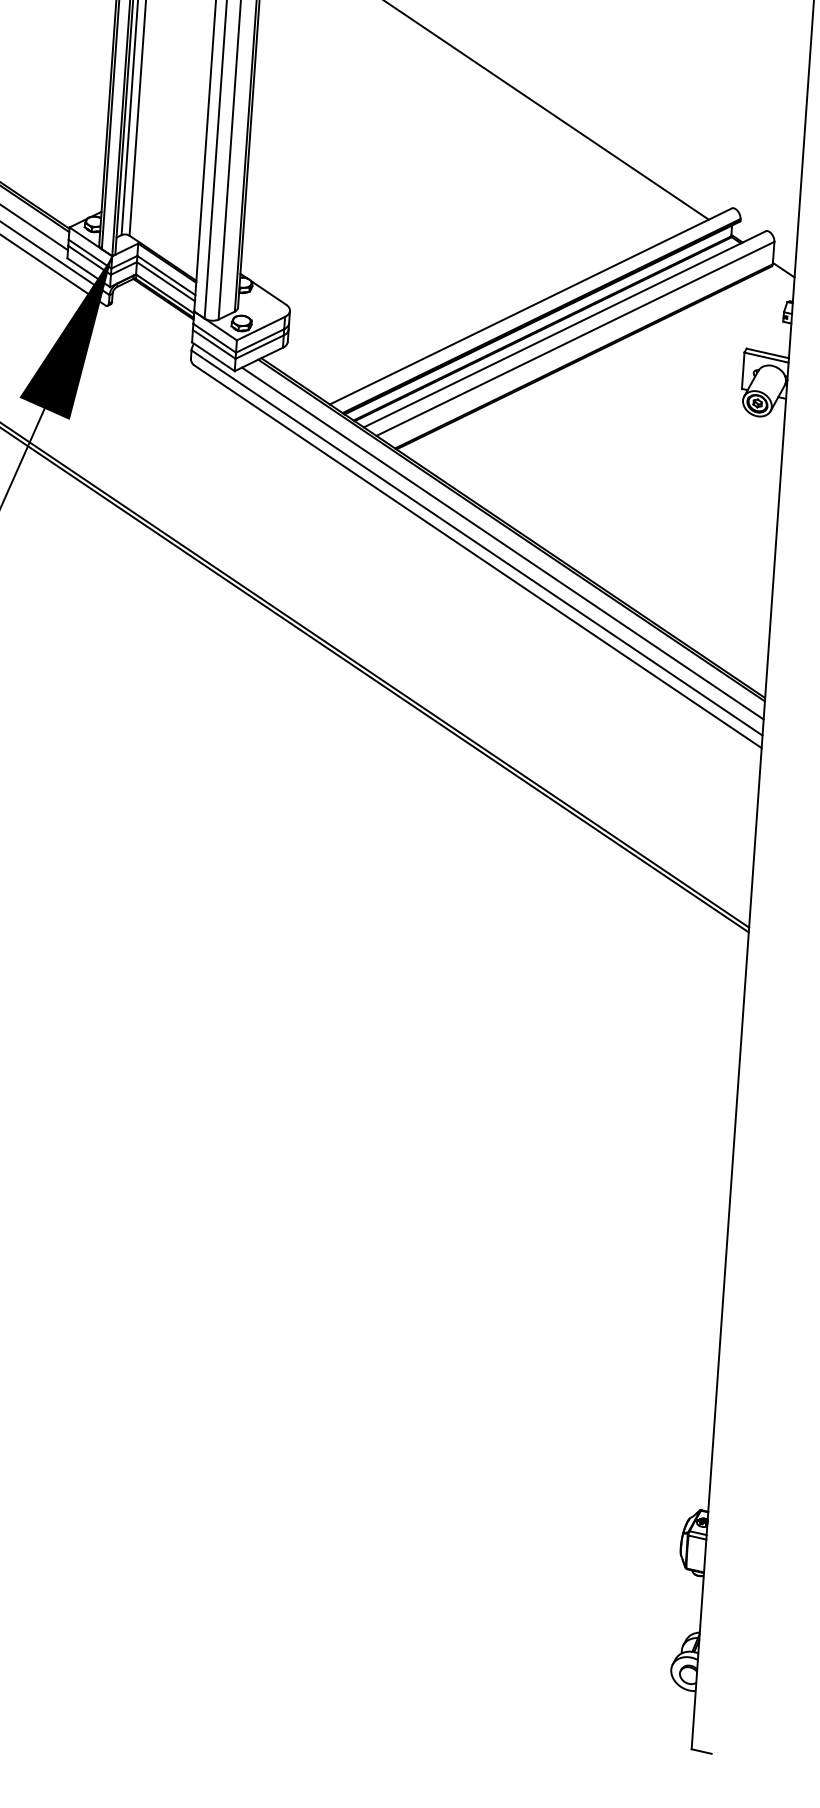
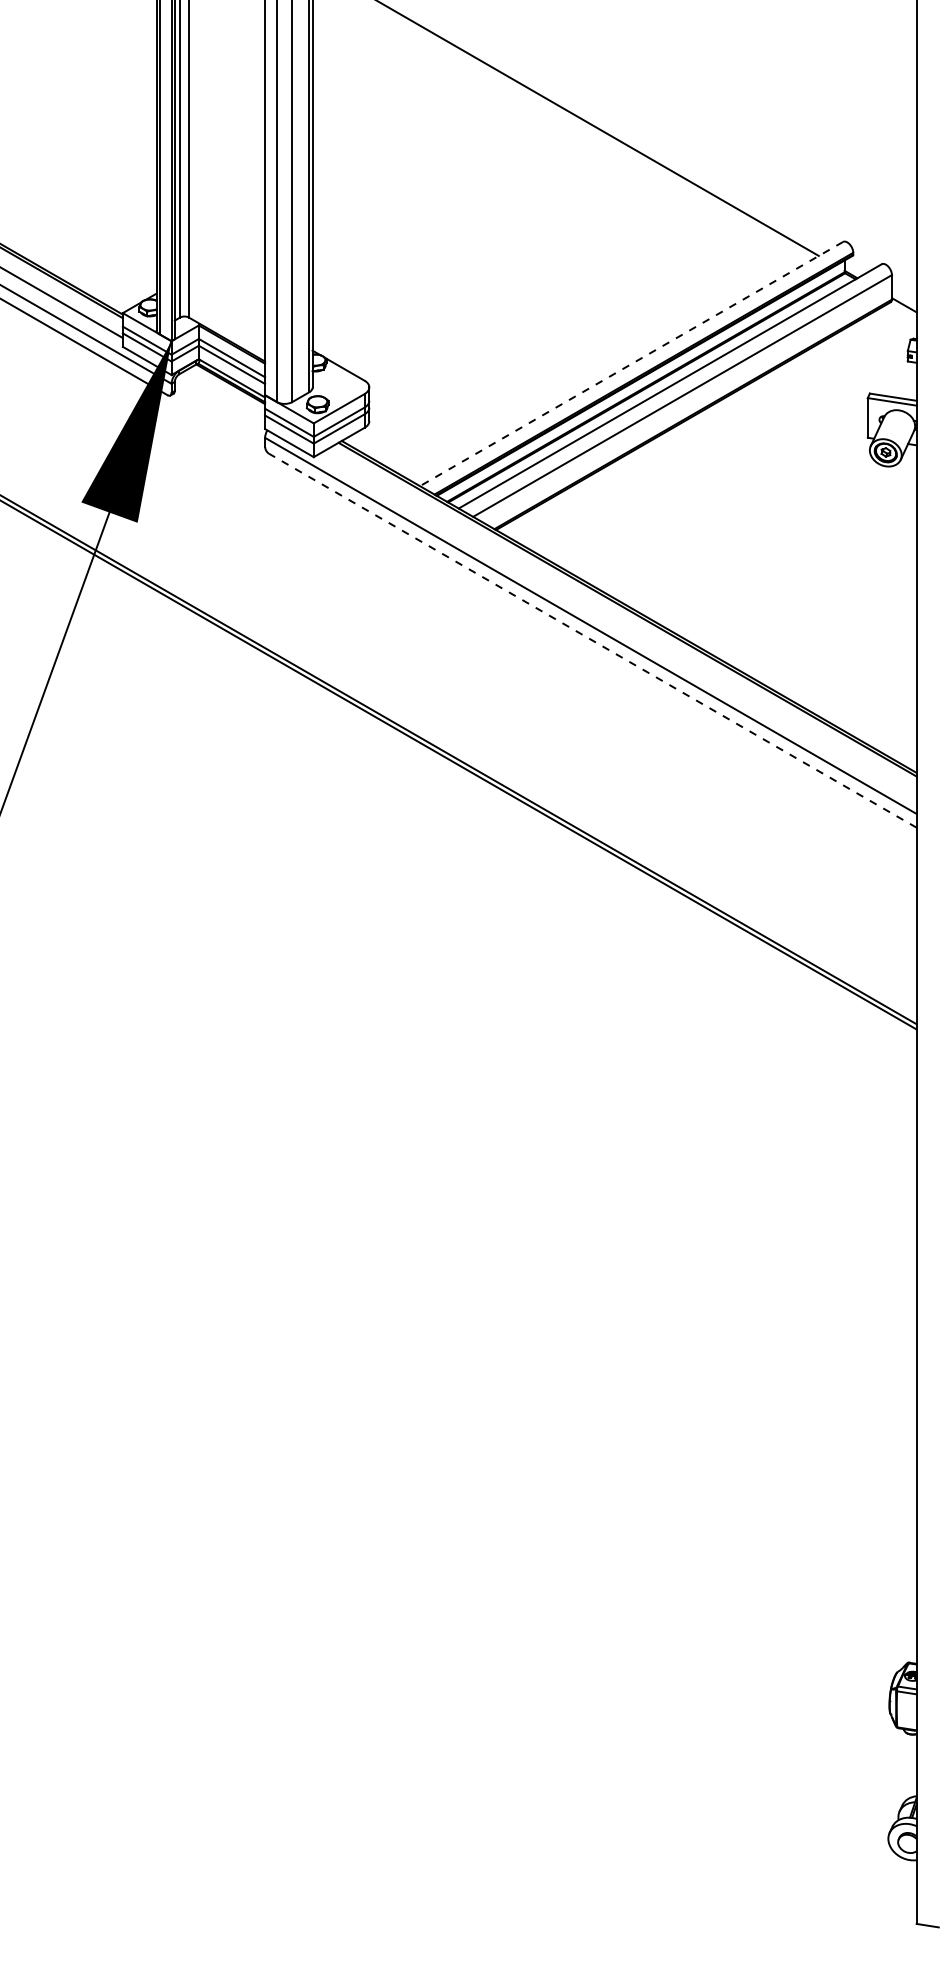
line: (530, 306) -> (631, 364), solid -> dashed
line: (502, 543) -> (618, 624), removed
line: (477, 556) -> (592, 640), solid -> dashed

